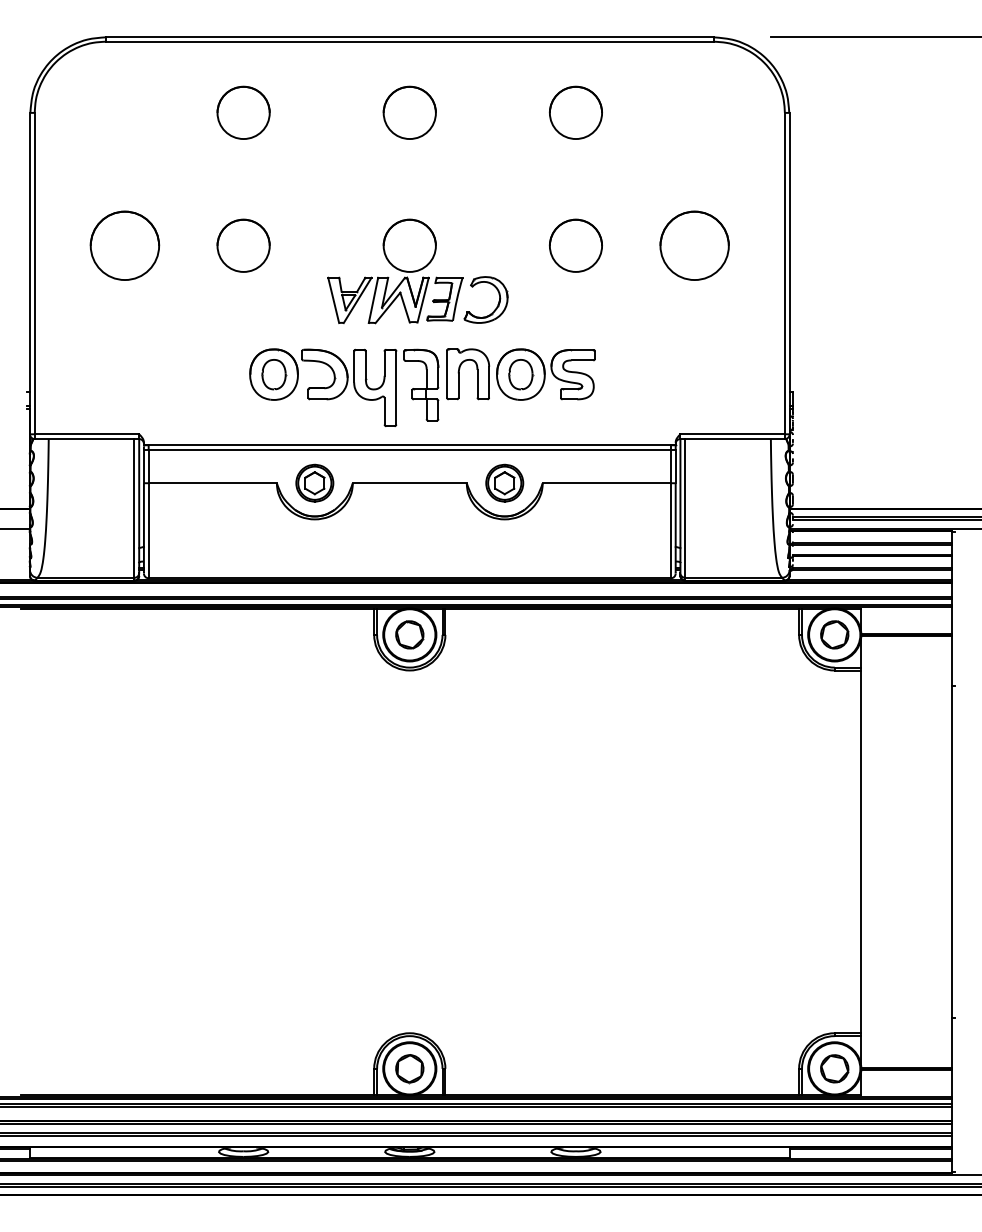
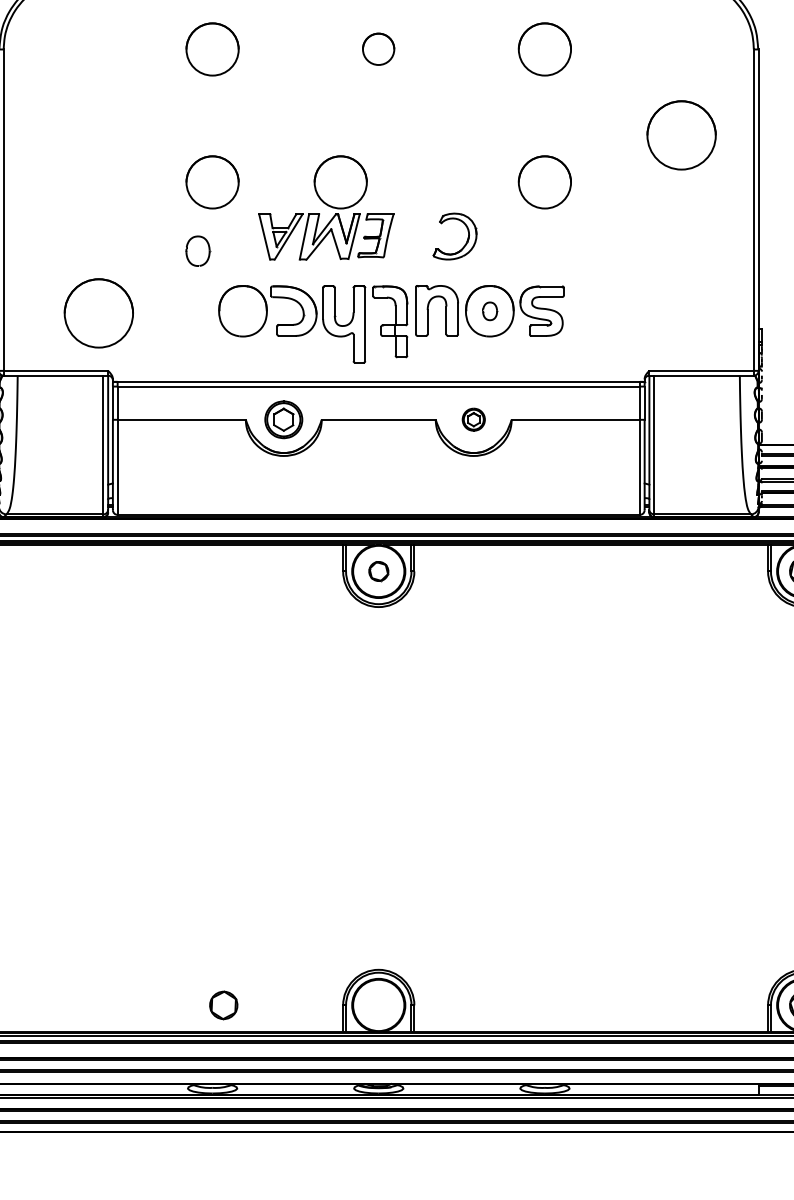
circle: (409, 112) -> (378, 49), size x0.6
part: (124, 245) -> (98, 313), moved
circle: (694, 245) -> (681, 135), moved
part: (395, 271) -> (326, 208), moved
part: (274, 374) -> (198, 251), moved
part: (521, 374) -> (490, 311), size x0.6
part: (504, 482) -> (473, 419), size x0.6
part: (409, 634) -> (378, 571), size x0.7
part: (409, 1069) -> (223, 1006), moved

